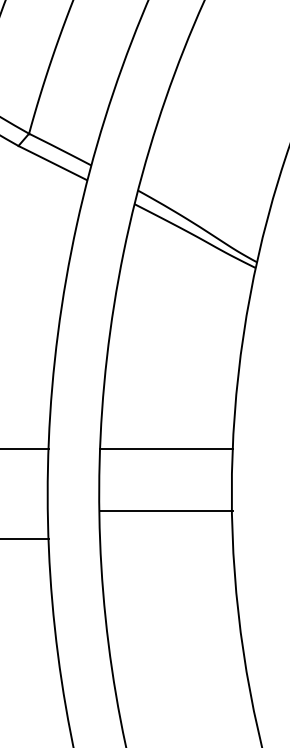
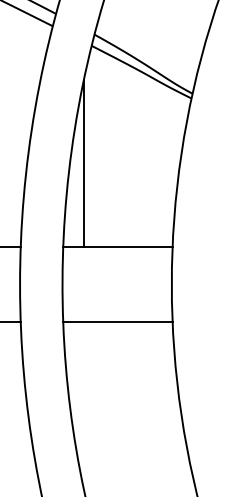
line: (125, 346) -> (84, 163), added
line: (166, 510) -> (117, 321), moved

